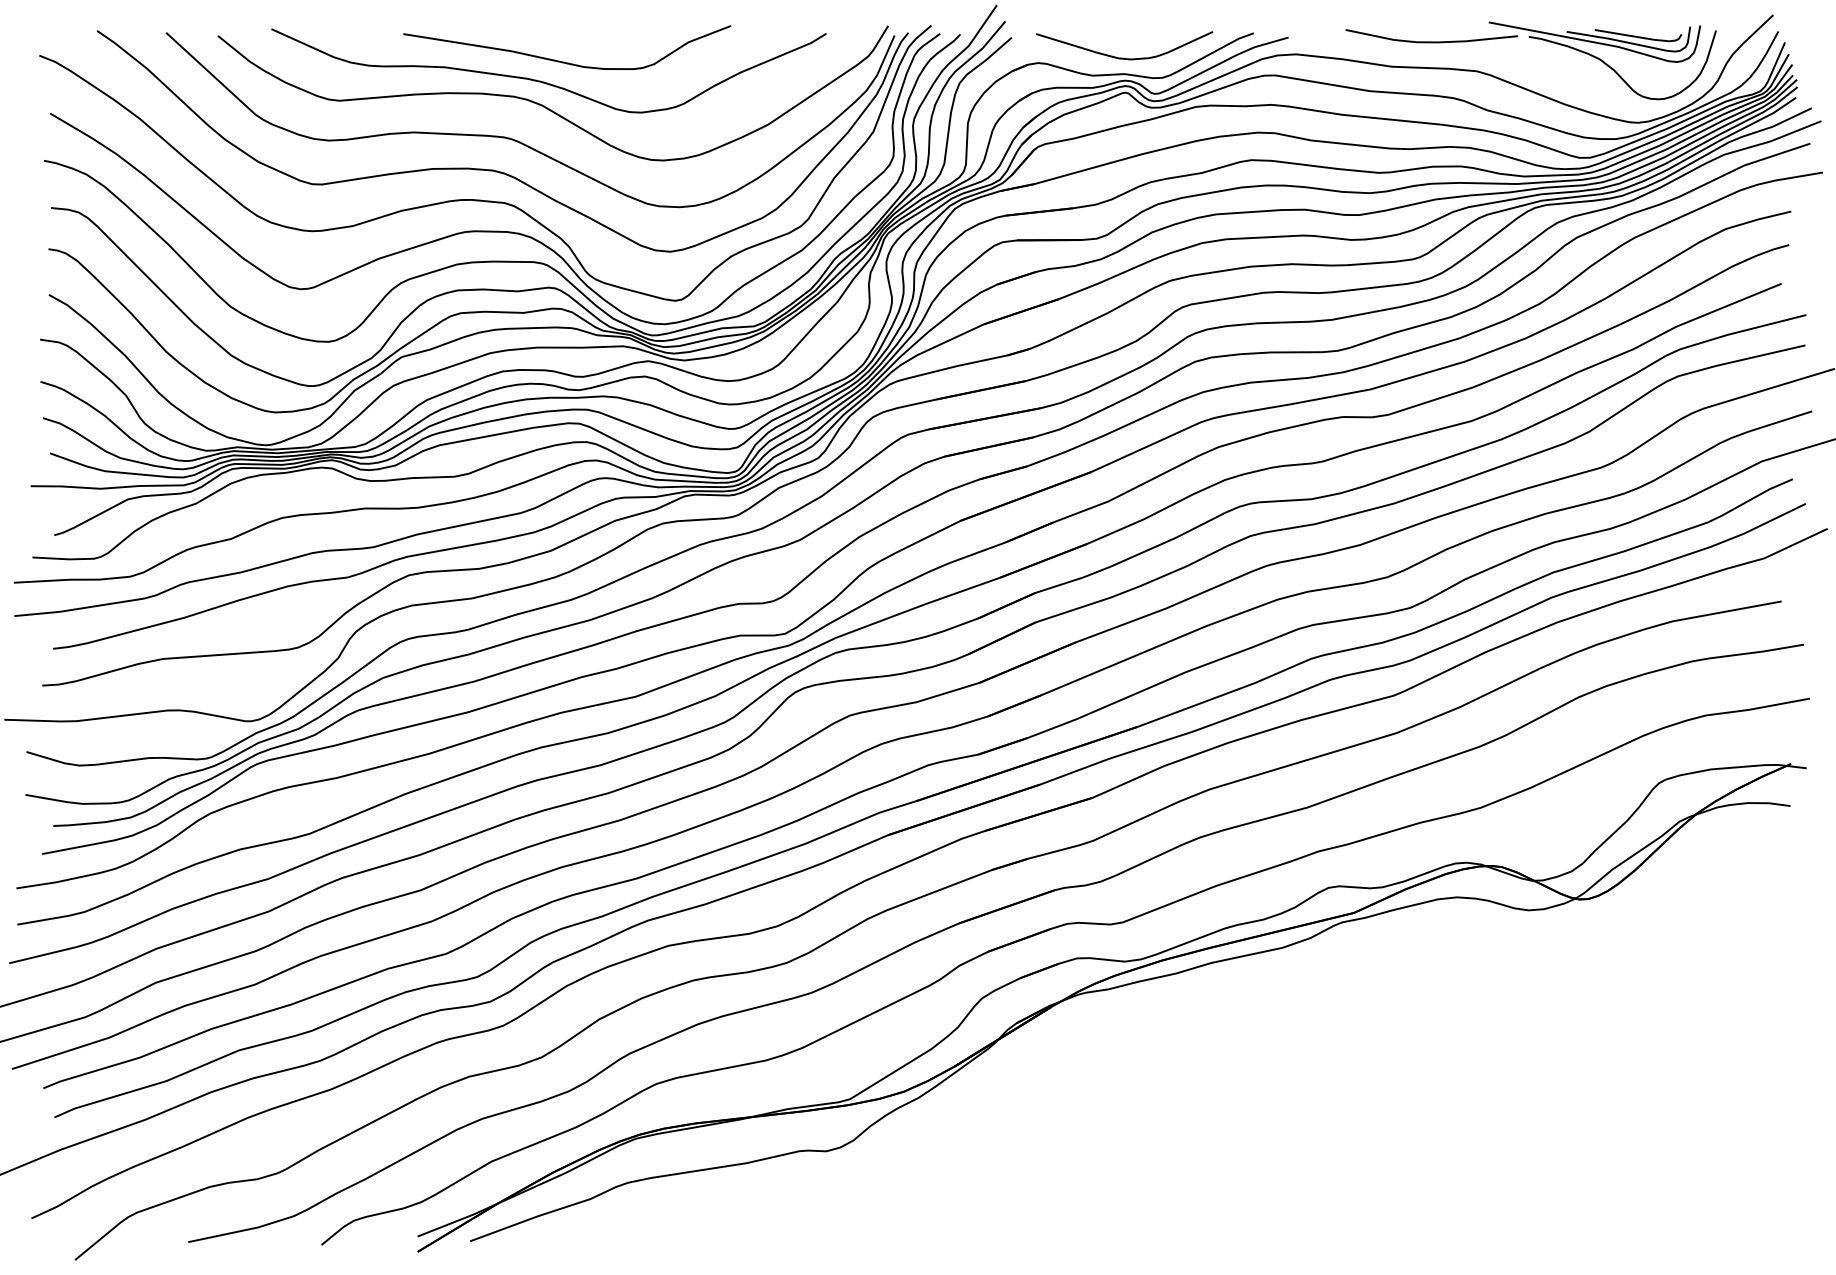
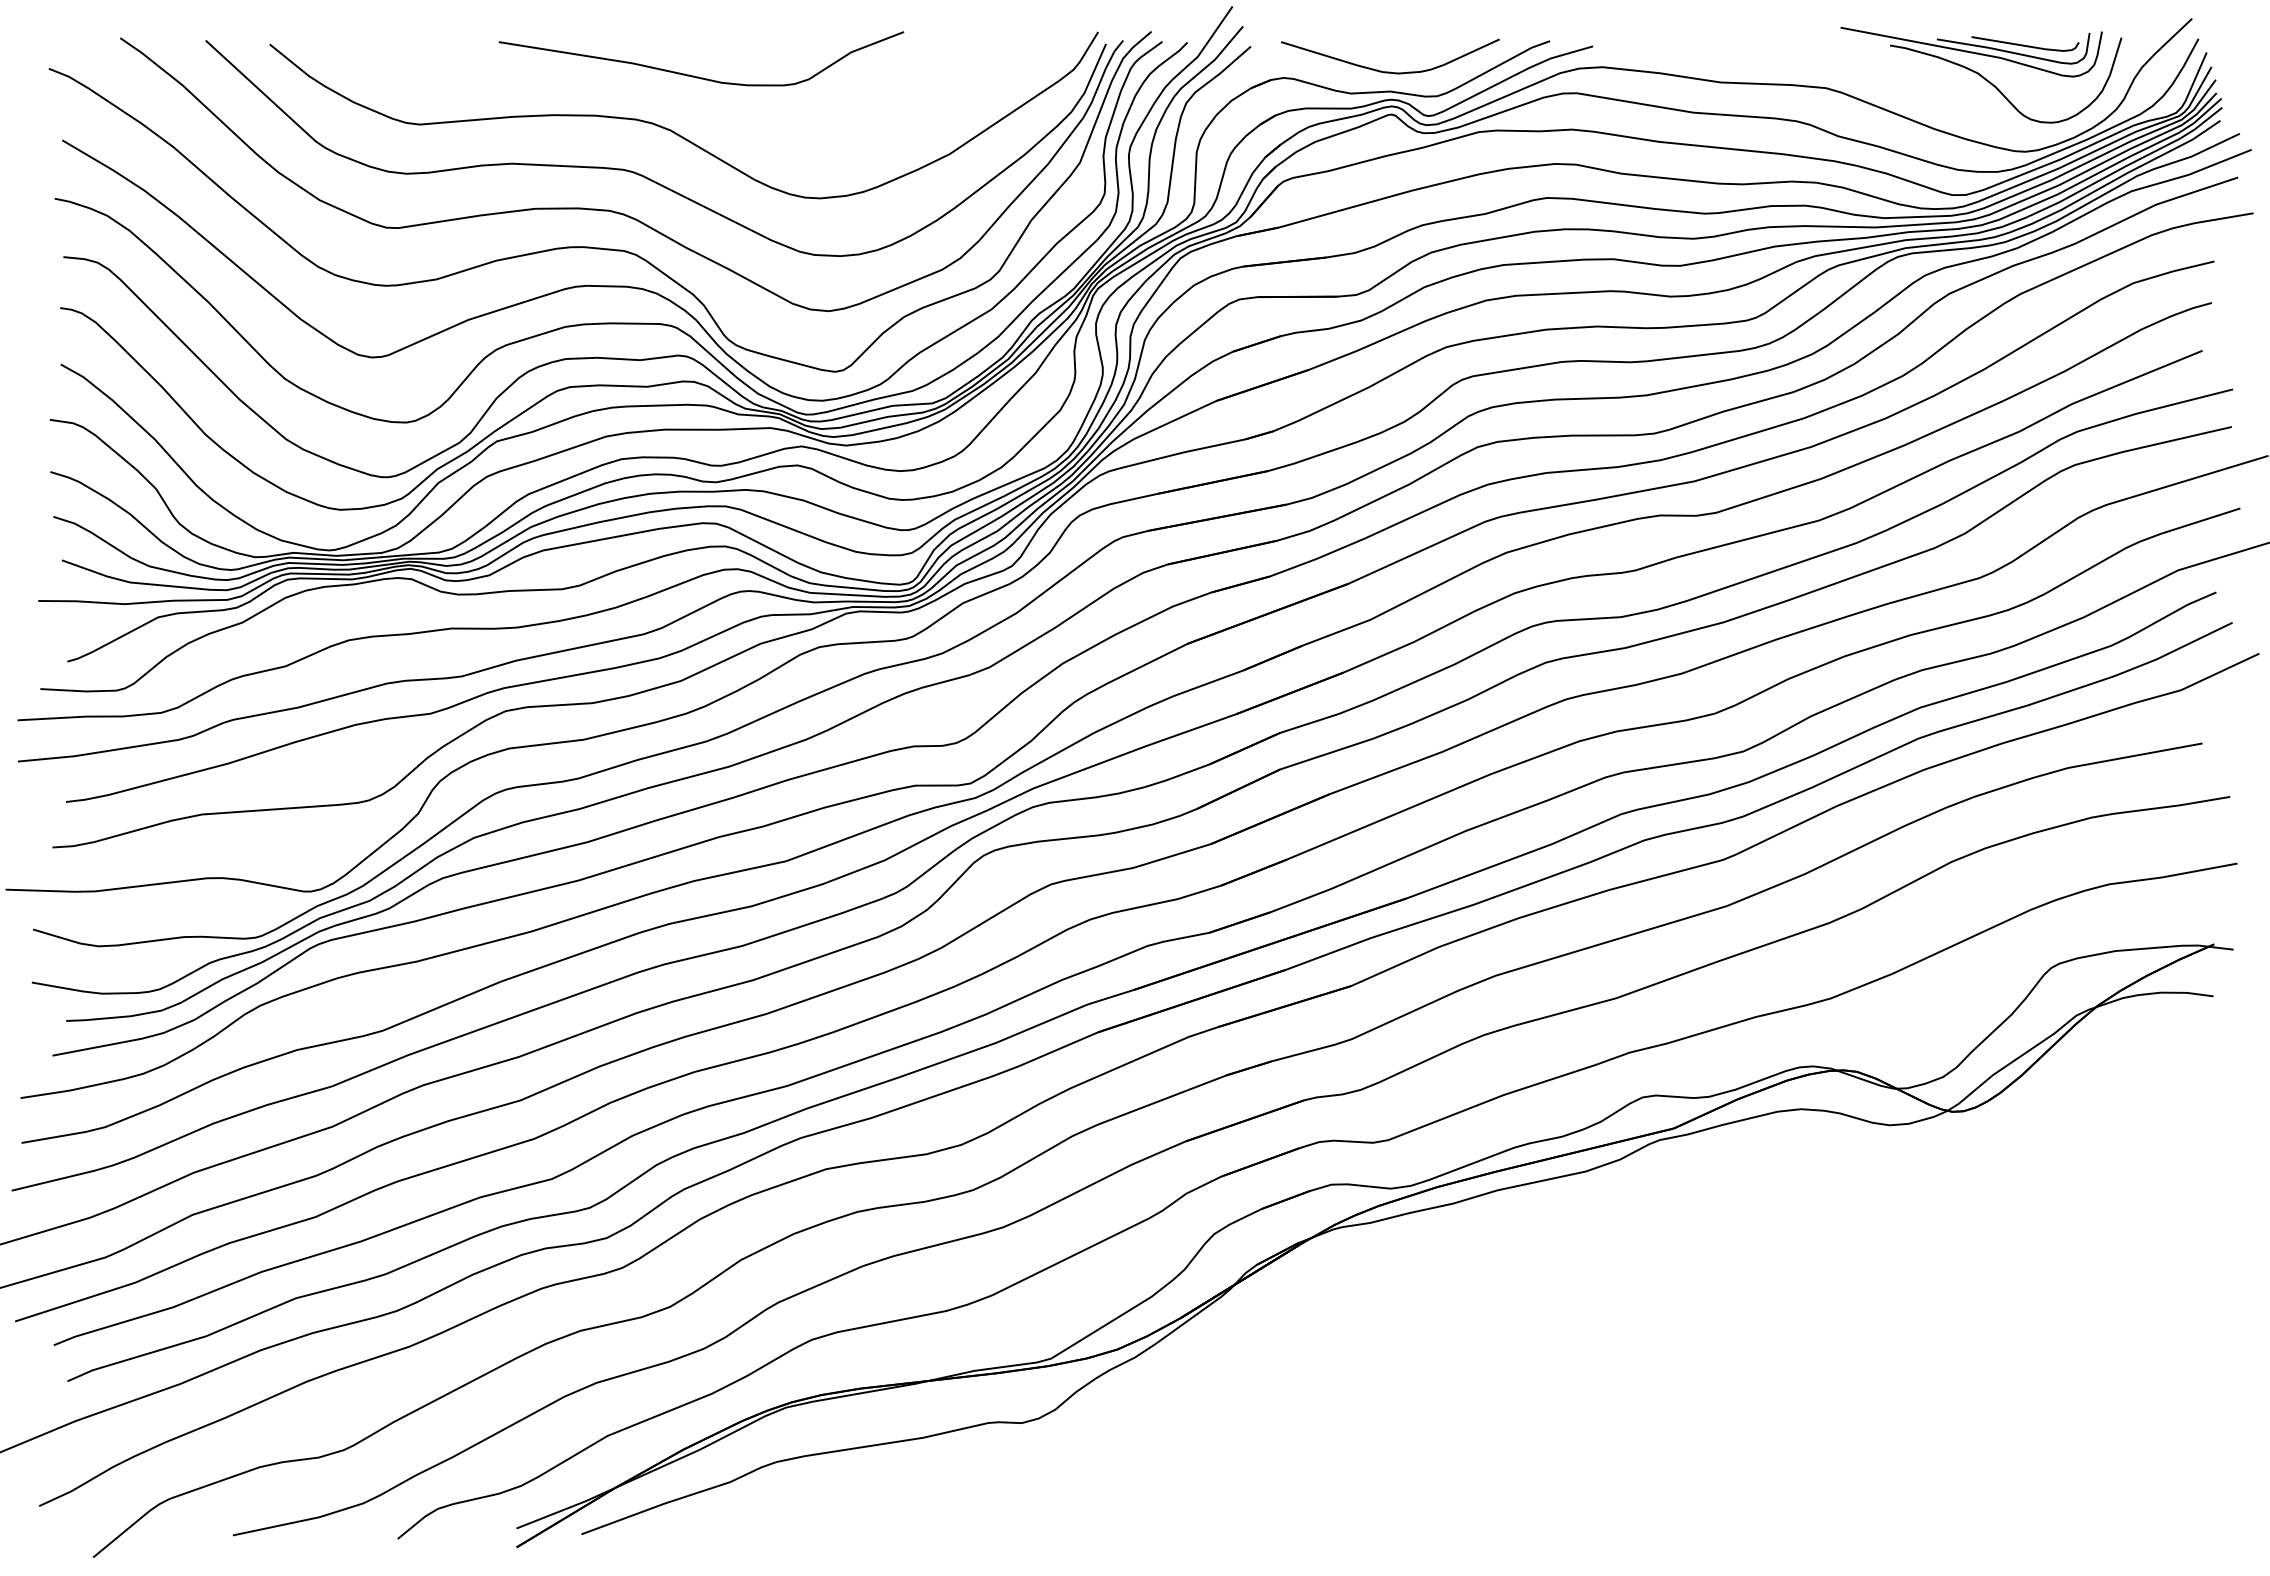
curve: (1431, 41) -> (1769, 51), removed
curve: (545, 82) -> (674, 101), removed

